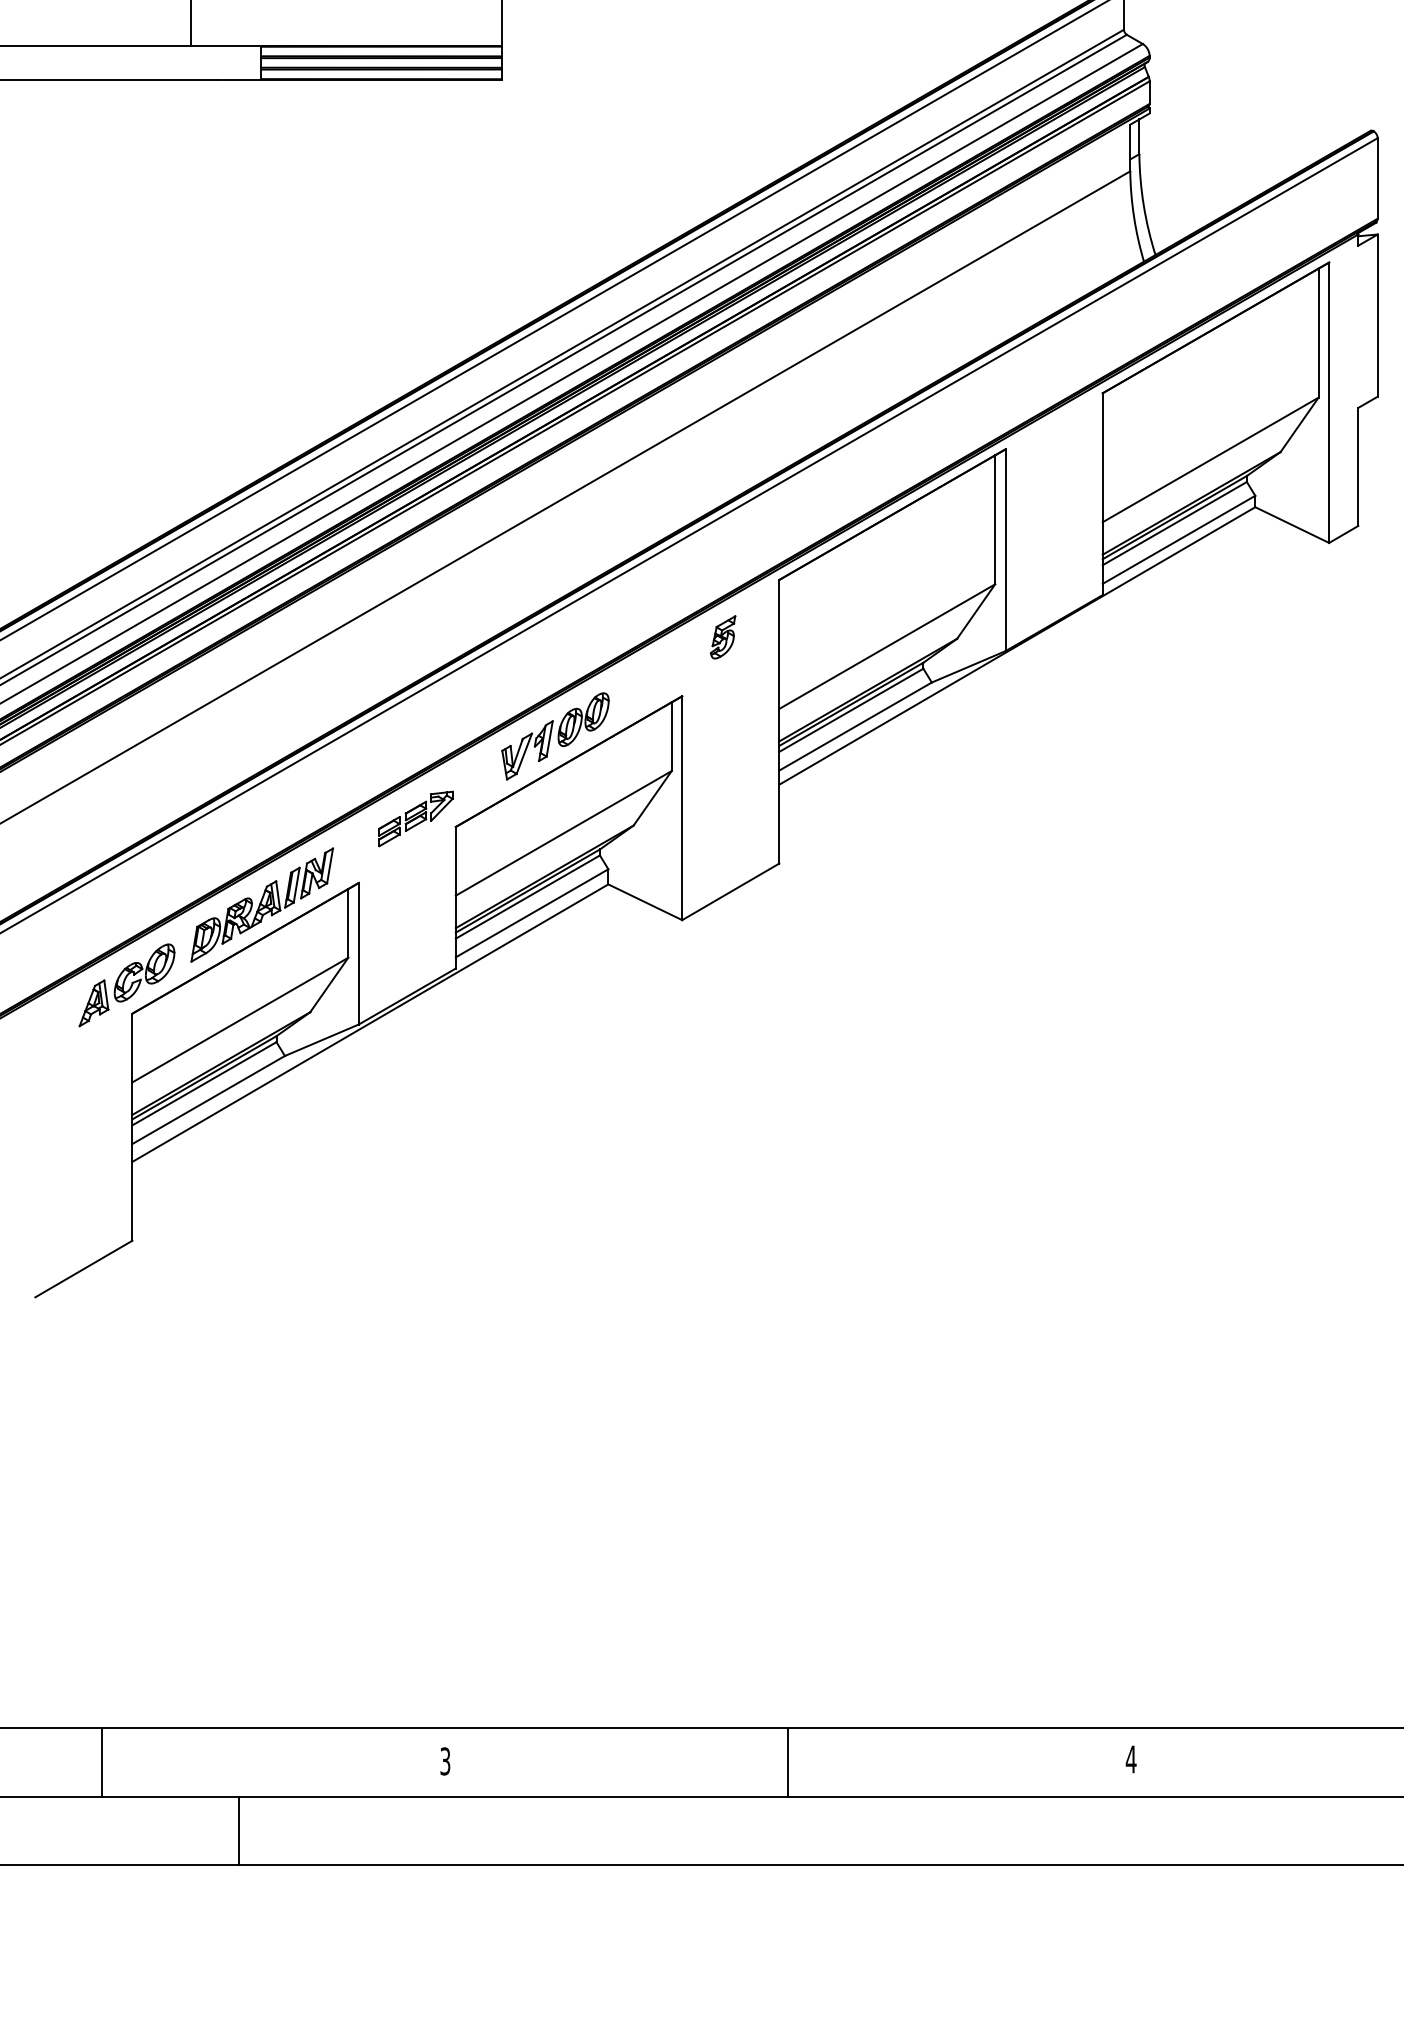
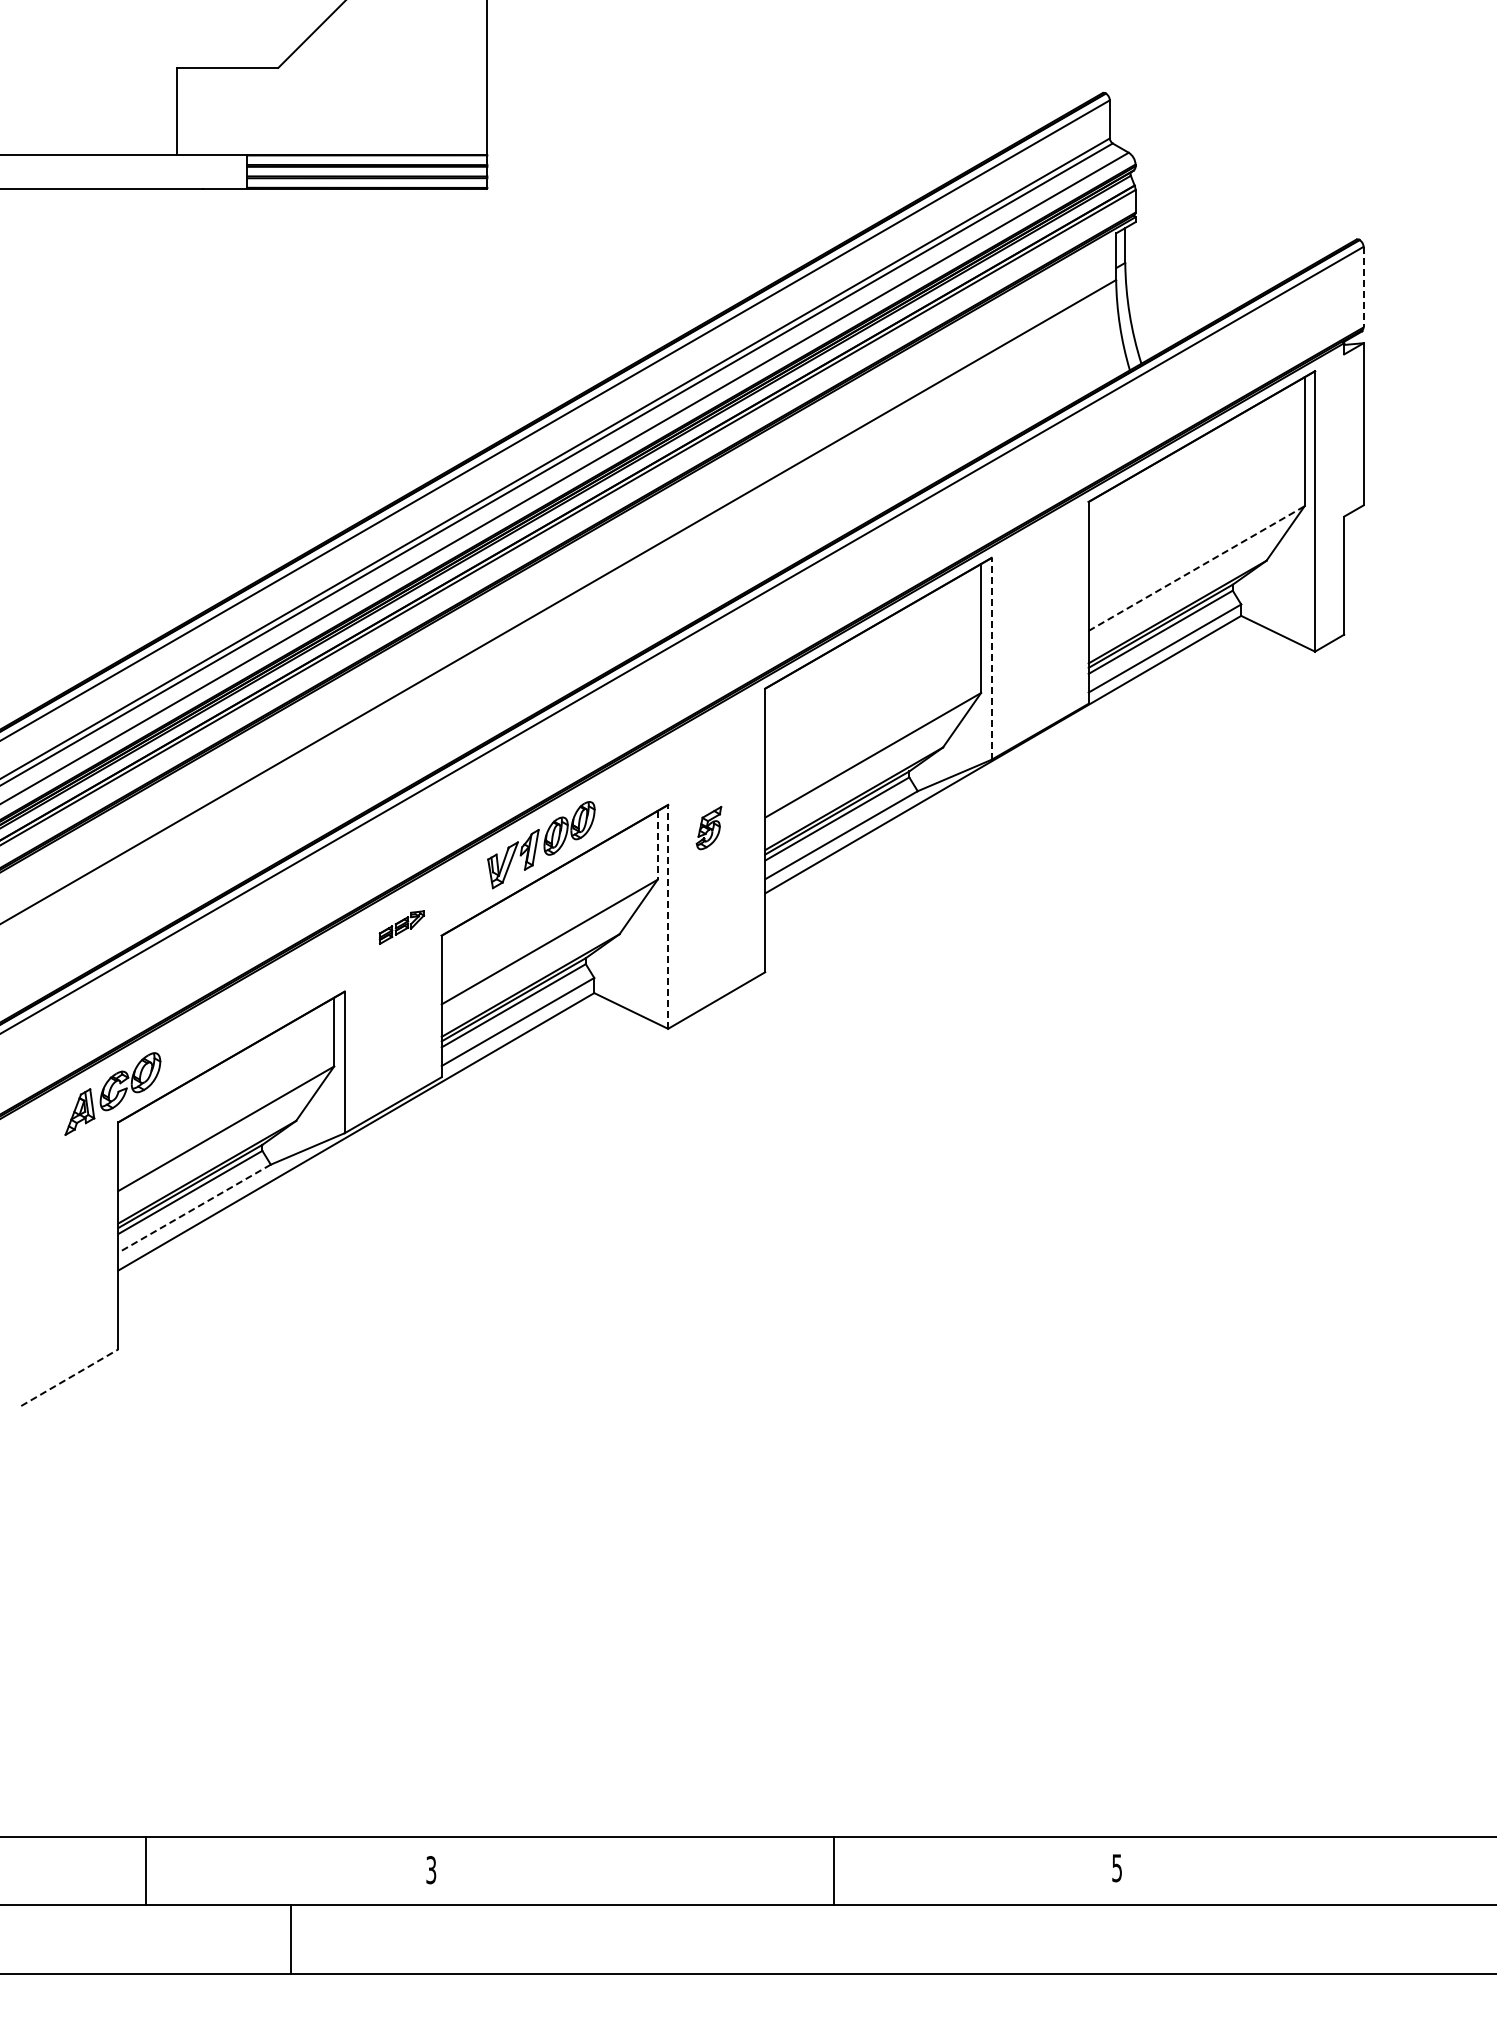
line: (1377, 178) -> (1363, 287), solid -> dashed
line: (1210, 459) -> (1196, 568), solid -> dashed
line: (1005, 549) -> (991, 658), solid -> dashed
part: (722, 637) -> (708, 828), moved
line: (671, 736) -> (657, 845), solid -> dashed
line: (682, 807) -> (668, 916), solid -> dashed
part: (415, 818) -> (401, 927), size x0.6
part: (261, 904) -> (247, 1013), removed
line: (208, 1099) -> (194, 1208), solid -> dashed
line: (84, 1268) -> (70, 1377), solid -> dashed
text: (1130, 1759) -> (1116, 1868), 4 -> 5
line: (101, 1761) -> (145, 1870), moved
line: (787, 1761) -> (833, 1870), moved
line: (238, 1830) -> (290, 1939), moved

